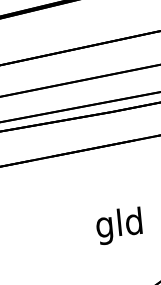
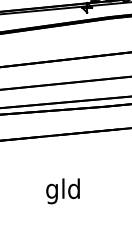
text: (118, 226) -> (62, 191), moved

